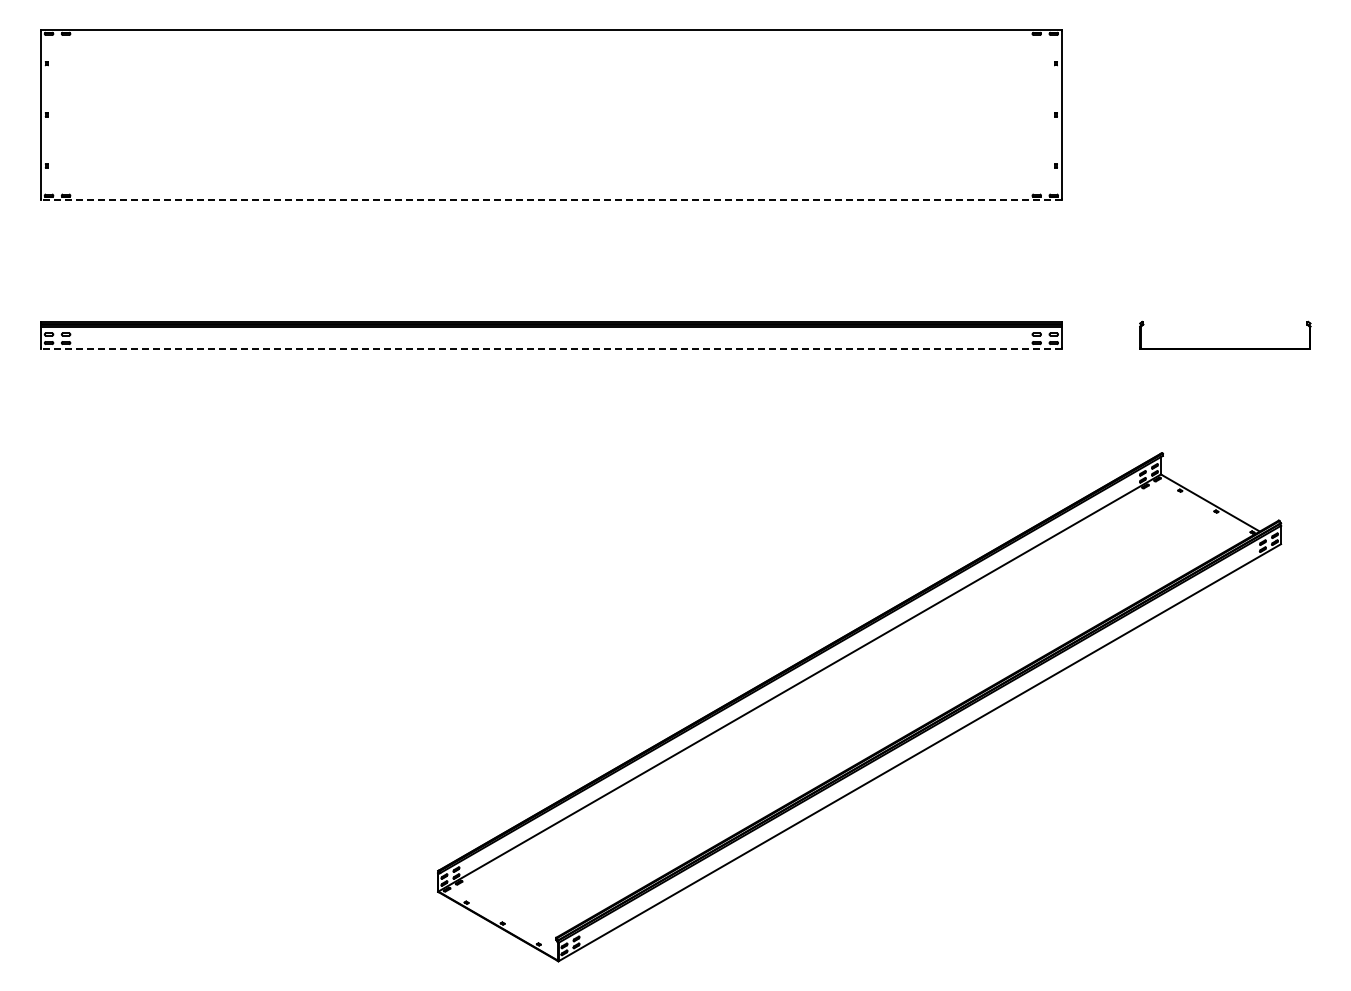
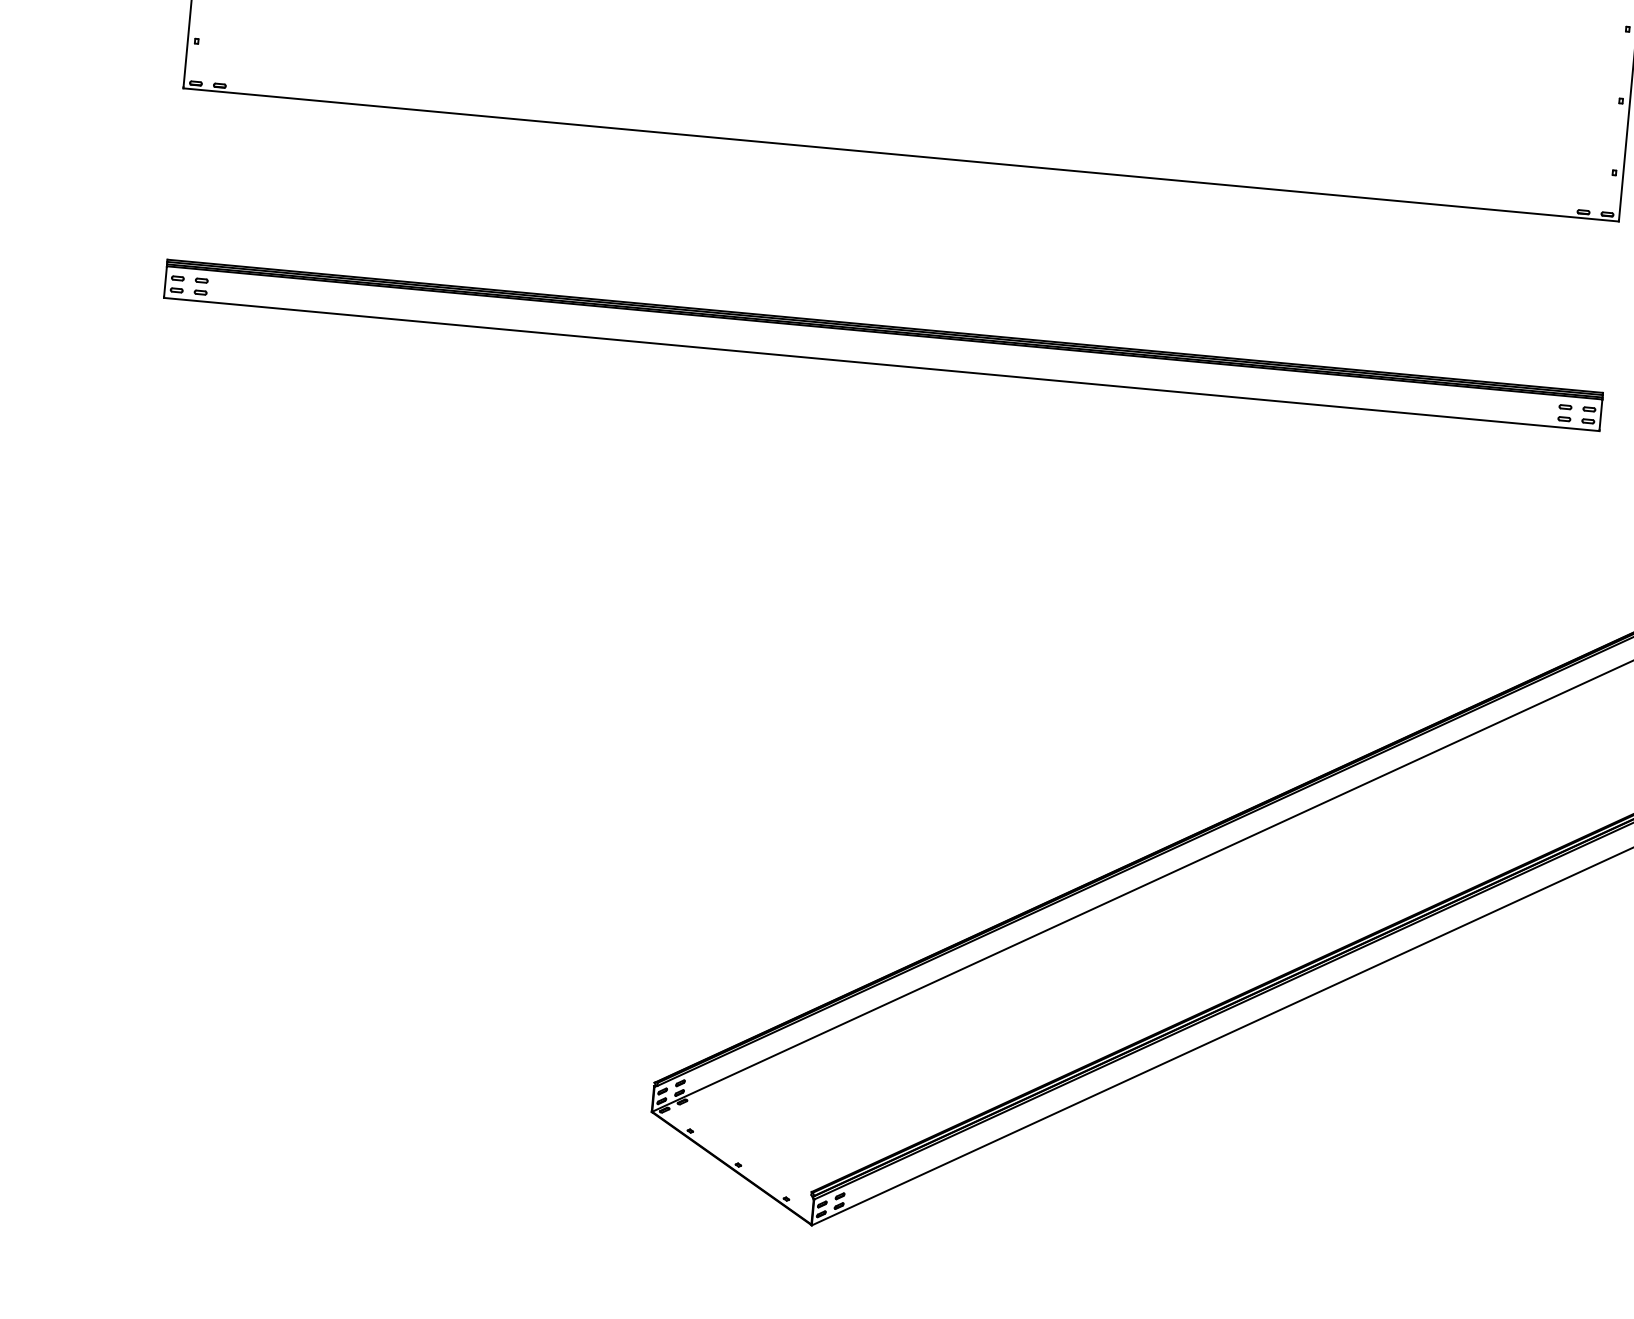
line: (551, 199) -> (901, 154), dashed -> solid
line: (551, 349) -> (881, 365), dashed -> solid

